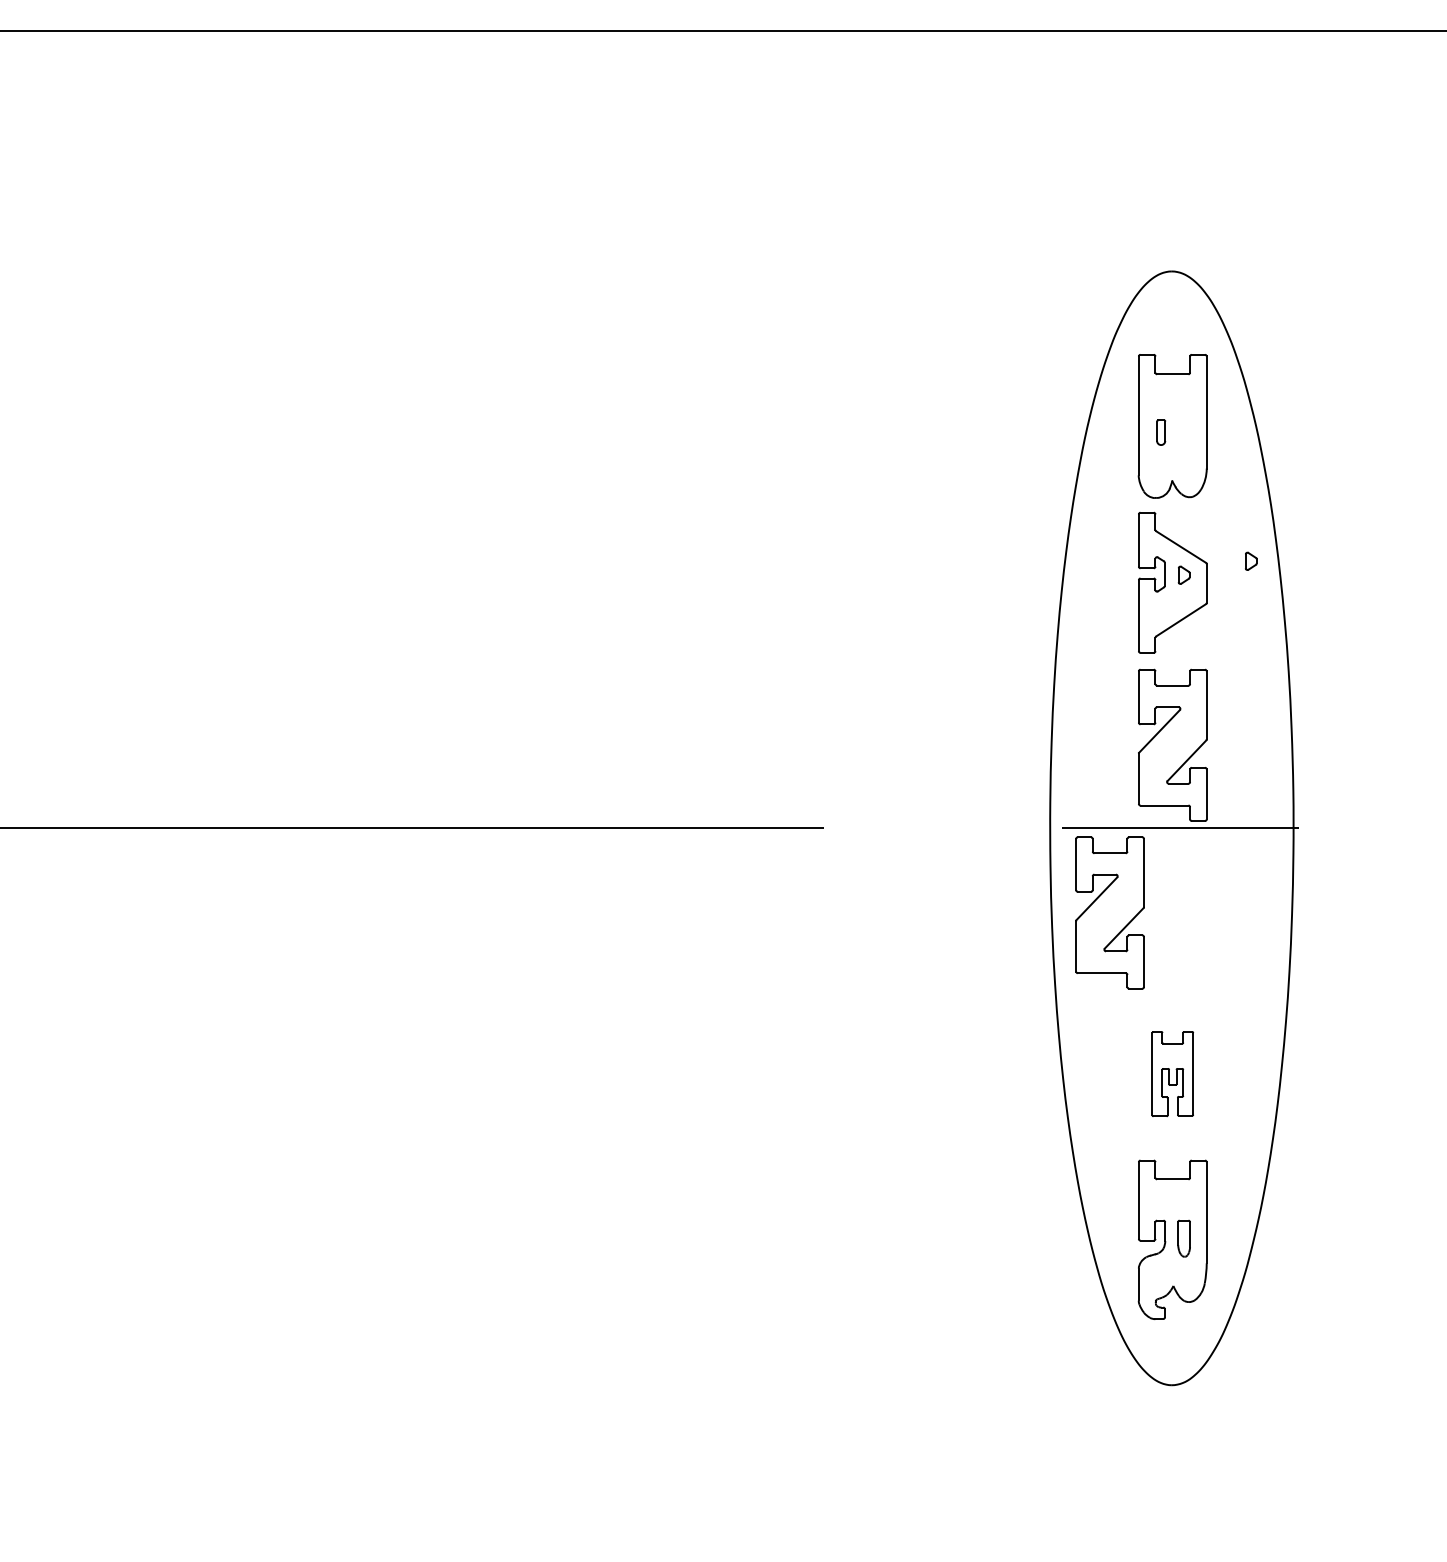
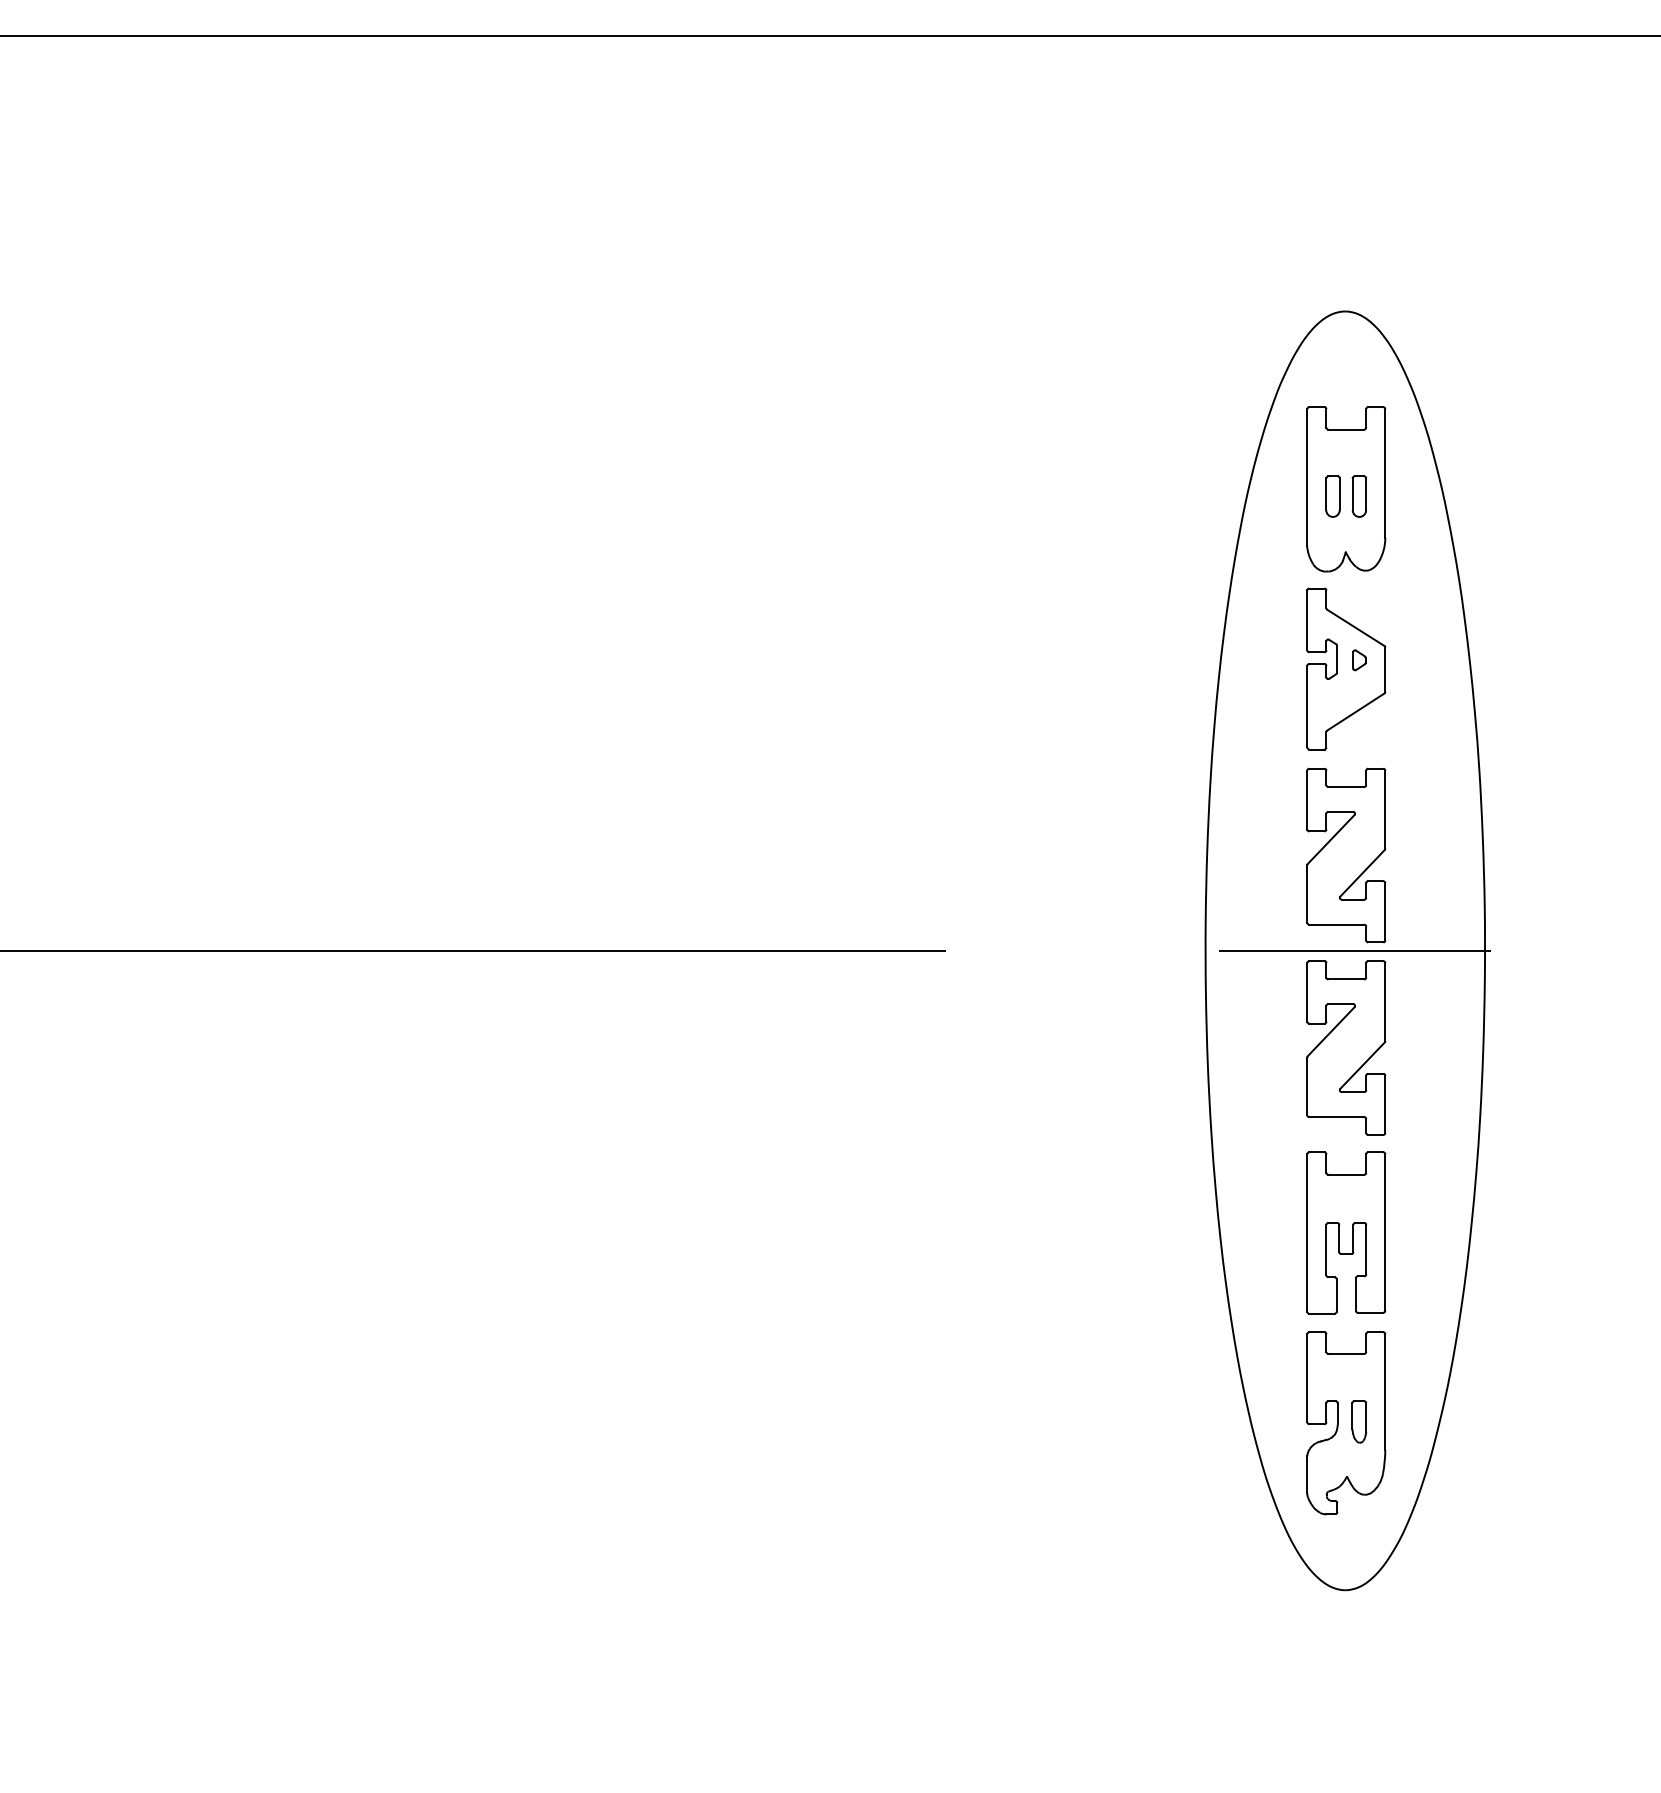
part: (1160, 432) -> (1332, 496), size x1.43
part: (1183, 432) -> (1358, 496), added
part: (1251, 561) -> (1436, 644), removed
part: (1110, 912) -> (1346, 1047), moved
part: (1172, 1073) -> (1346, 1232), size x1.67

